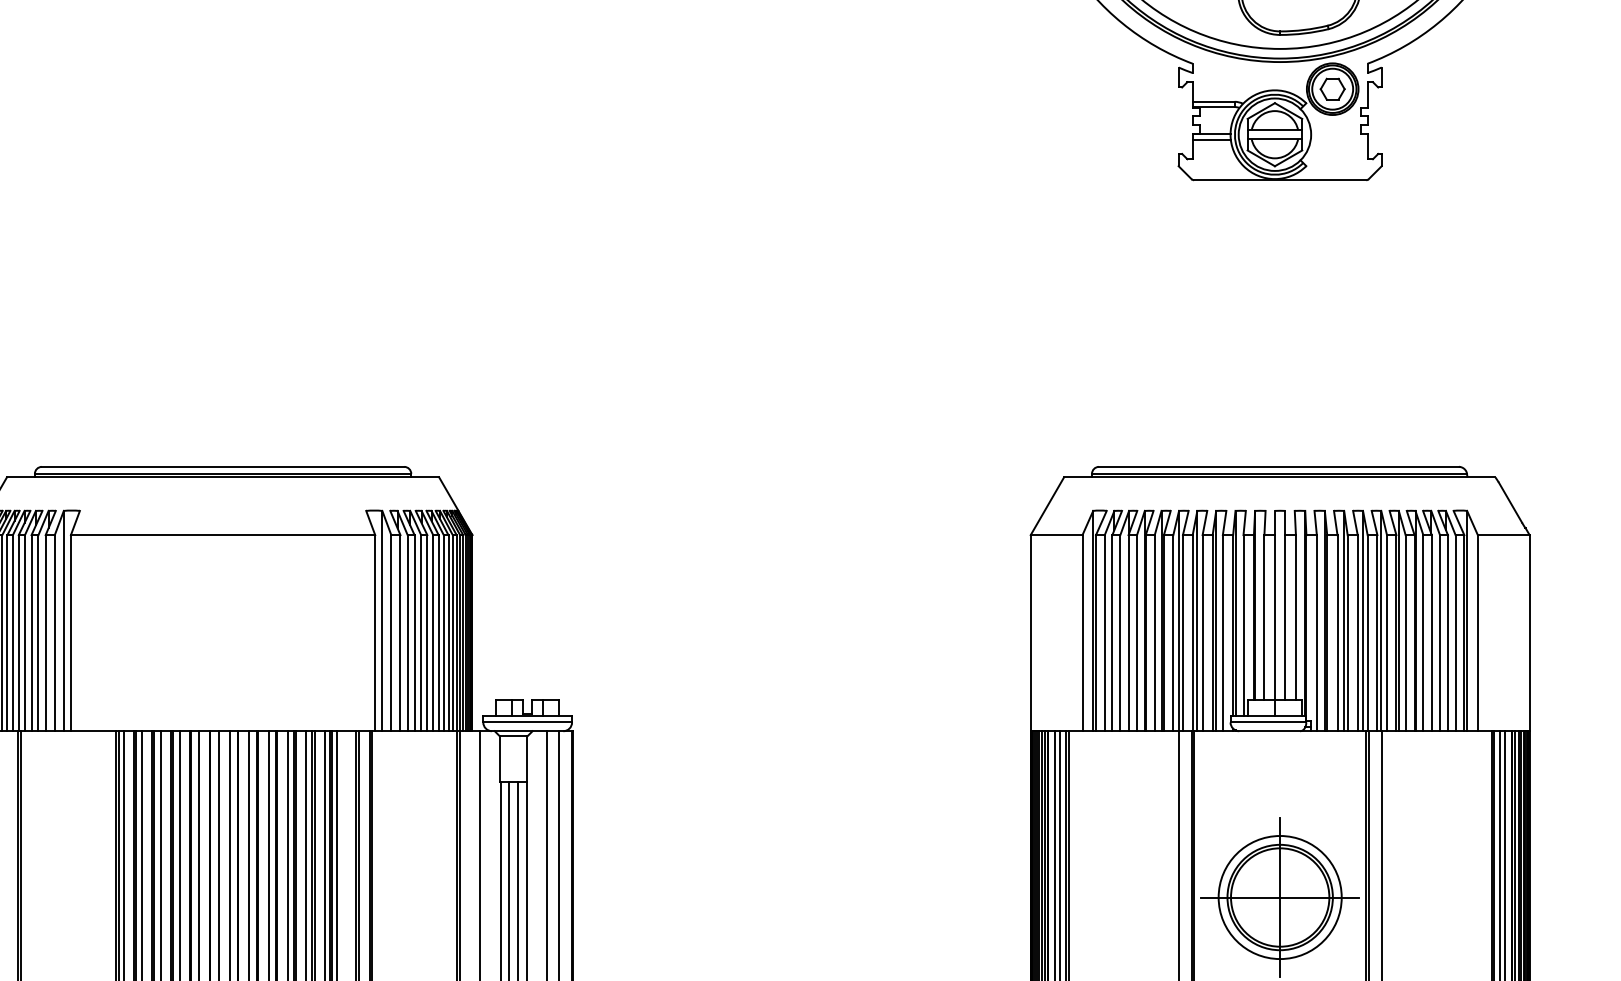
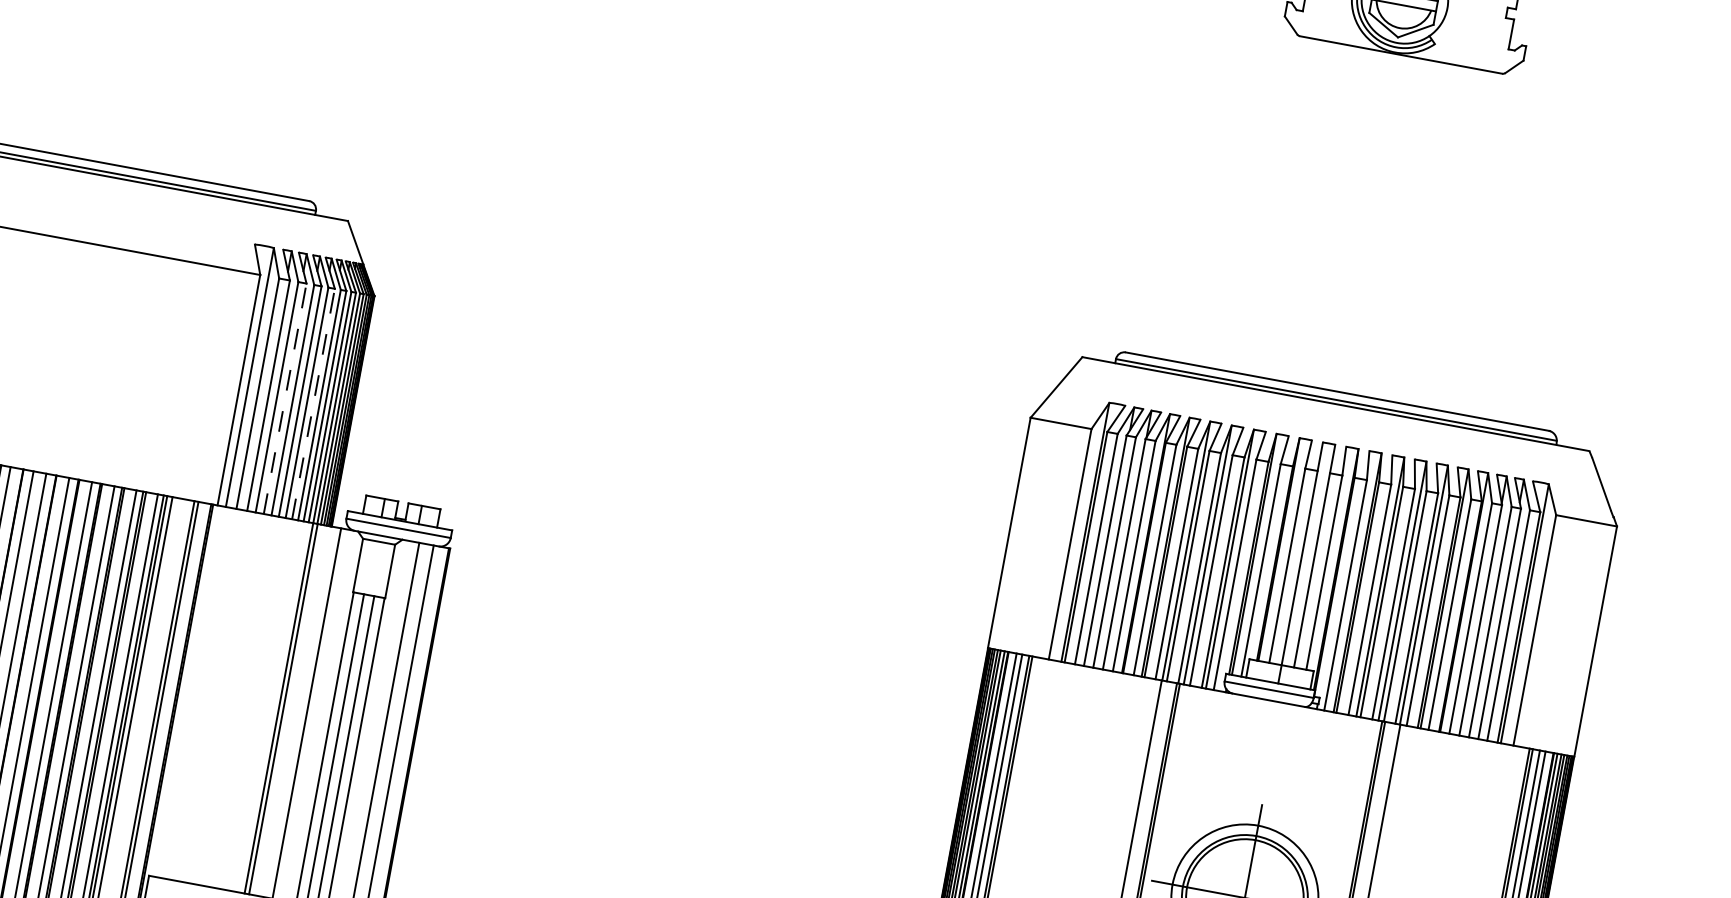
line: (414, 632) -> (285, 397), solid -> dashed
line: (438, 632) -> (313, 403), solid -> dashed

